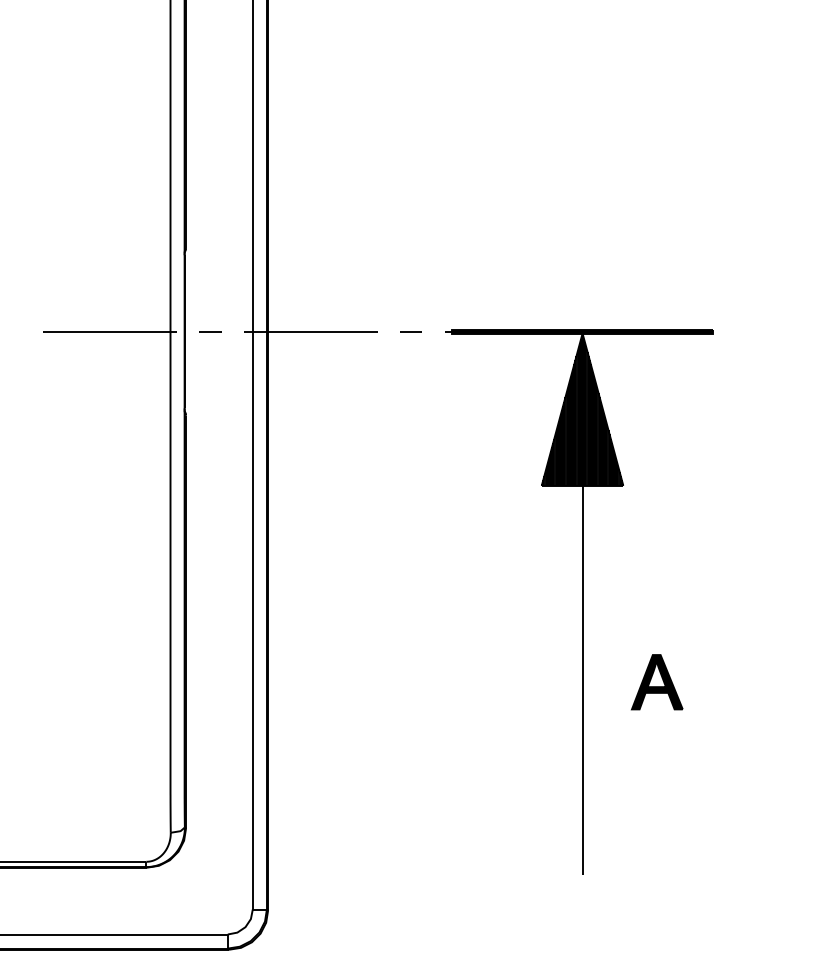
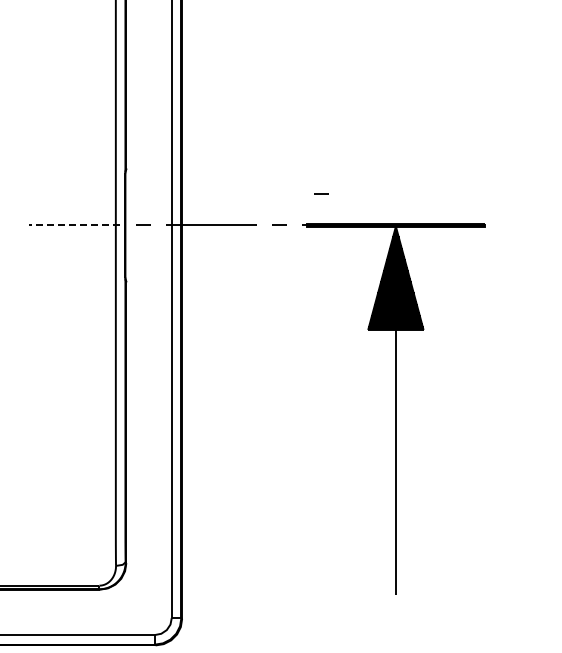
line: (473, 284) -> (321, 193), added
line: (109, 331) -> (74, 225), solid -> dashed
part: (657, 682) -> (446, 463), removed

